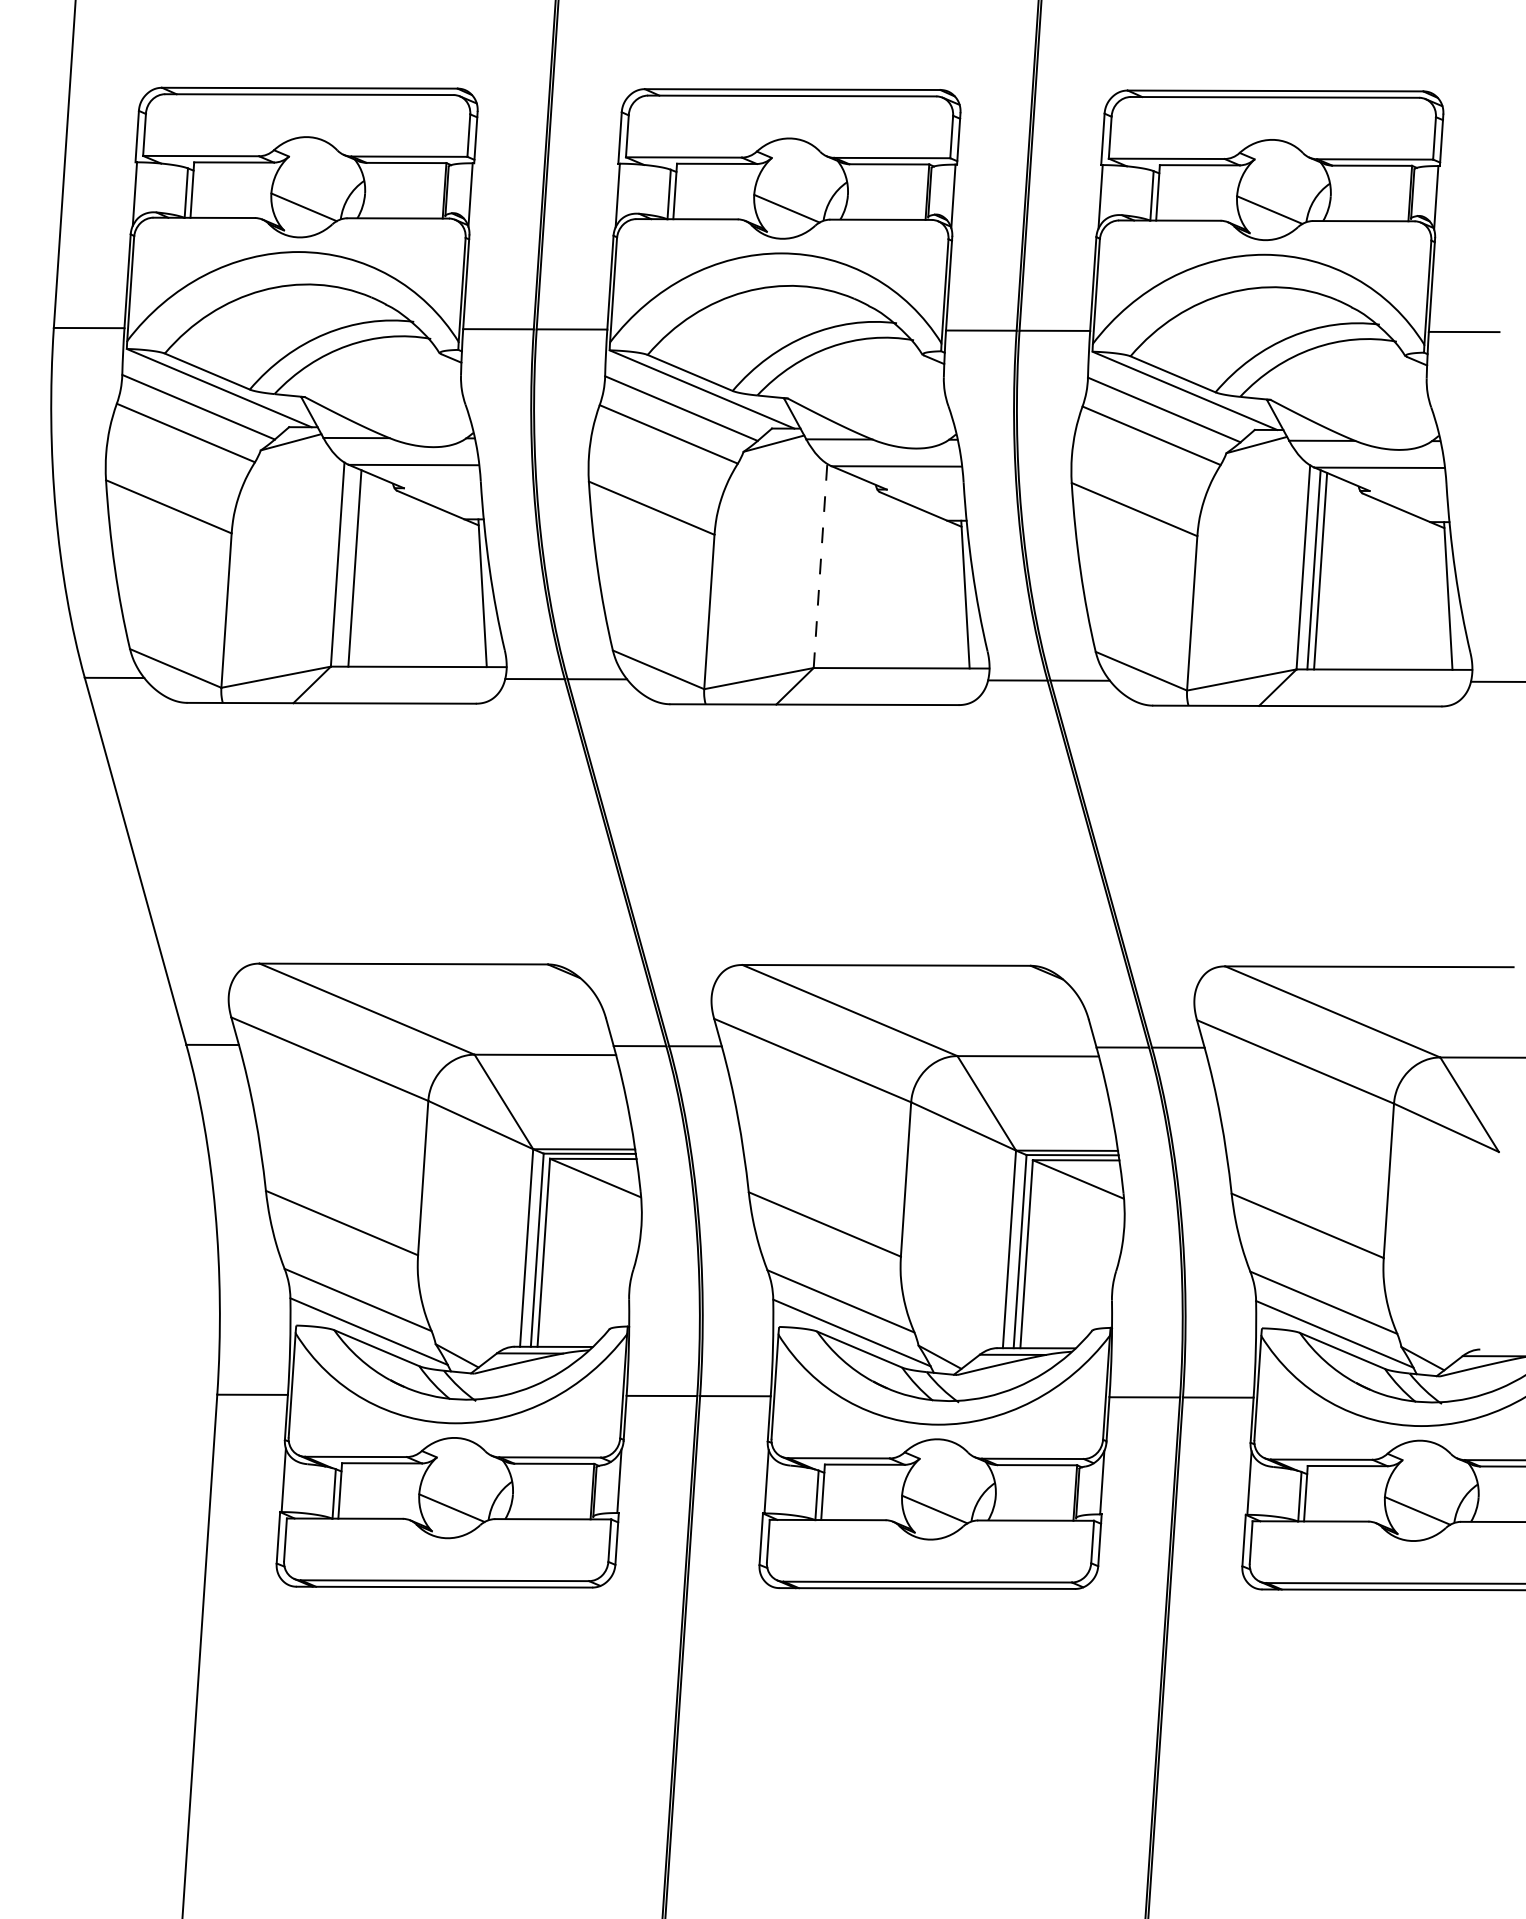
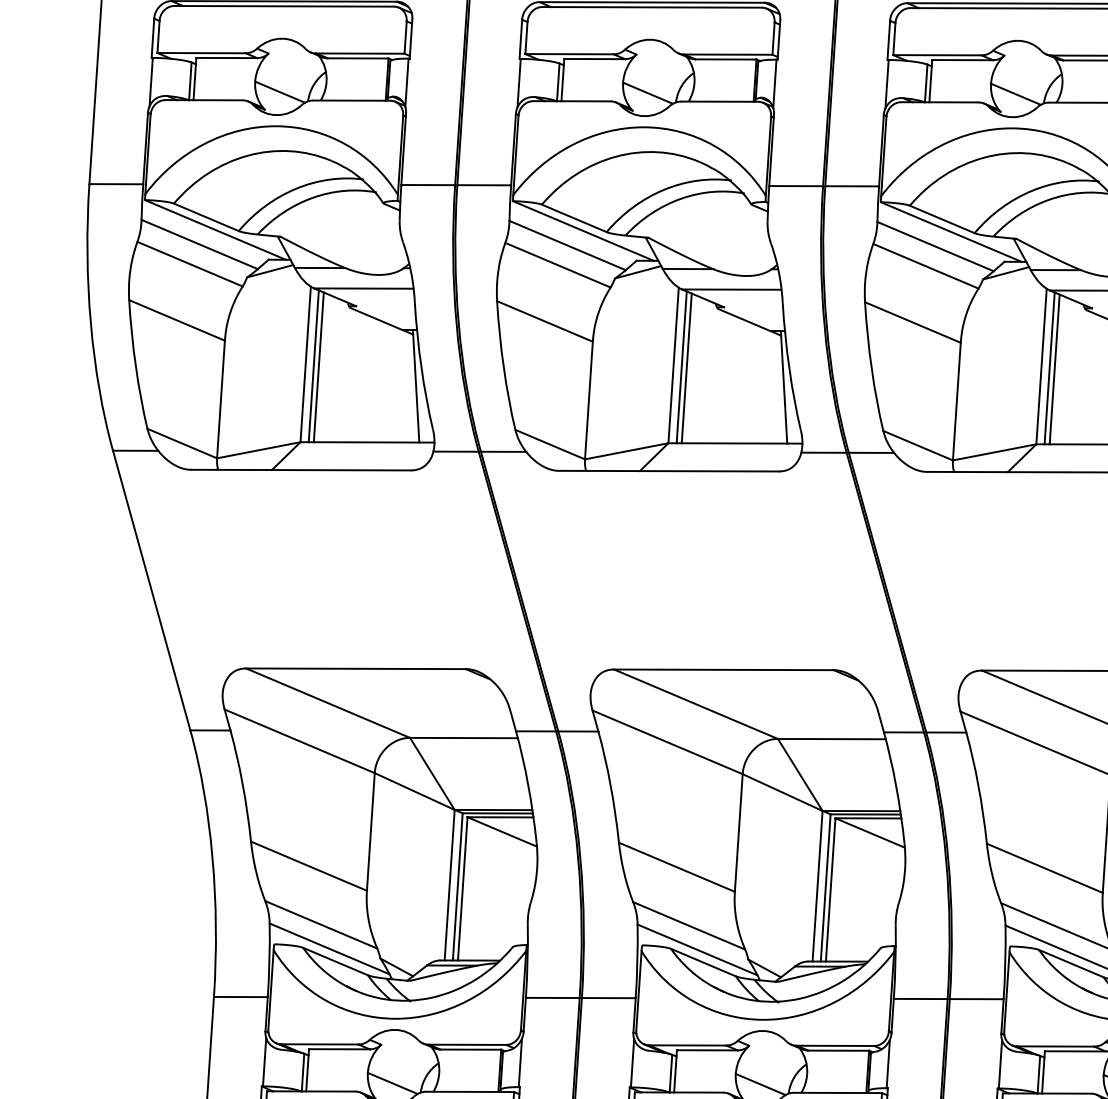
line: (820, 565) -> (673, 365), dashed -> solid
line: (347, 566) -> (313, 365), added
line: (830, 568) -> (681, 367), added
line: (837, 569) -> (686, 368), added

